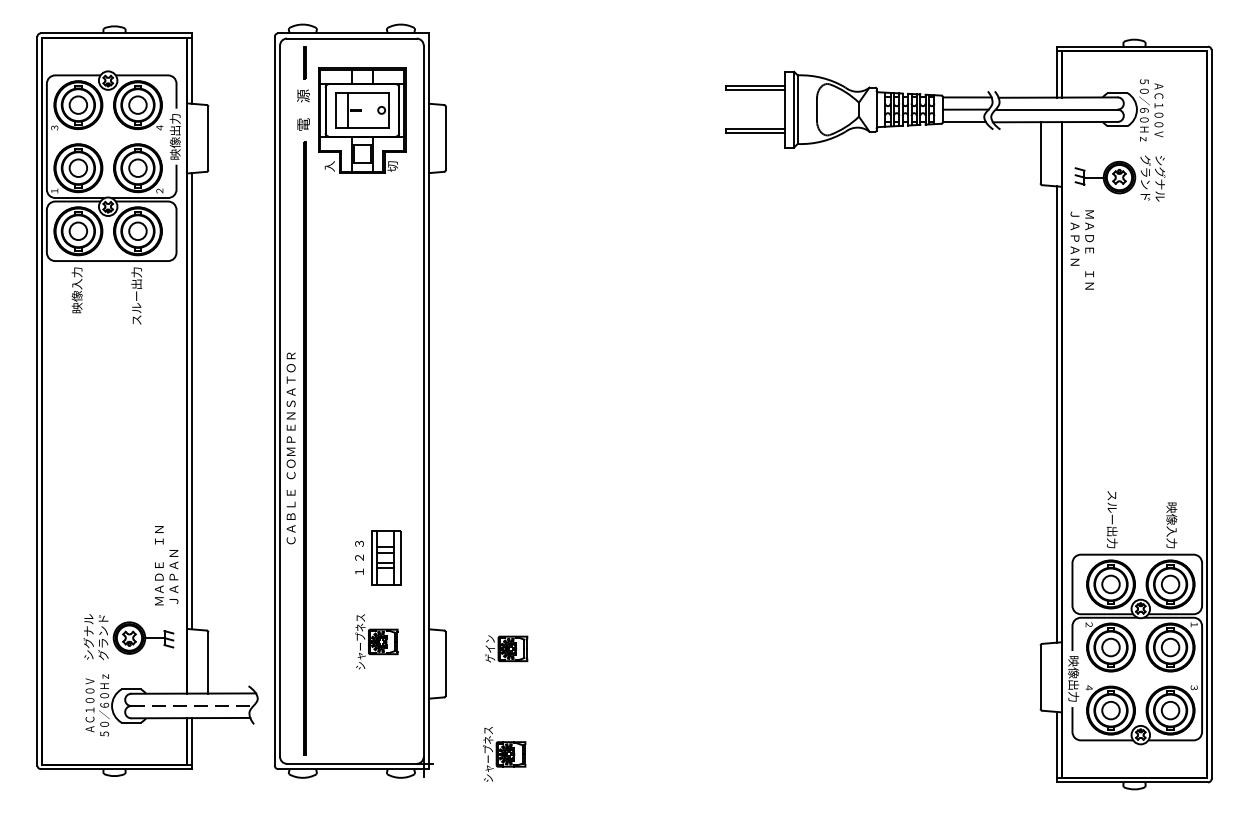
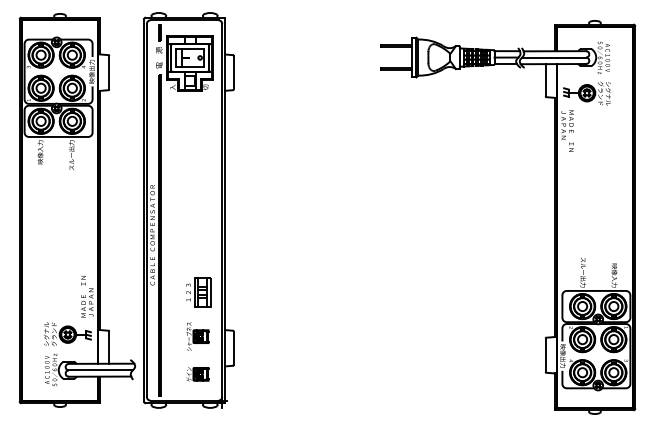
part: (506, 649) -> (197, 374), moved
line: (193, 706) -> (101, 370), dashed -> solid
part: (504, 754) -> (264, 395), removed

